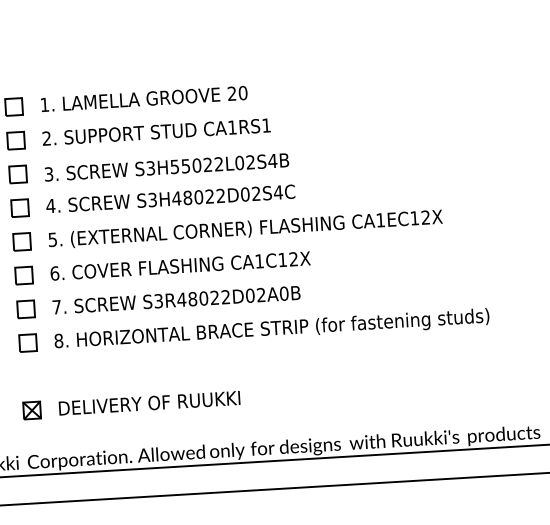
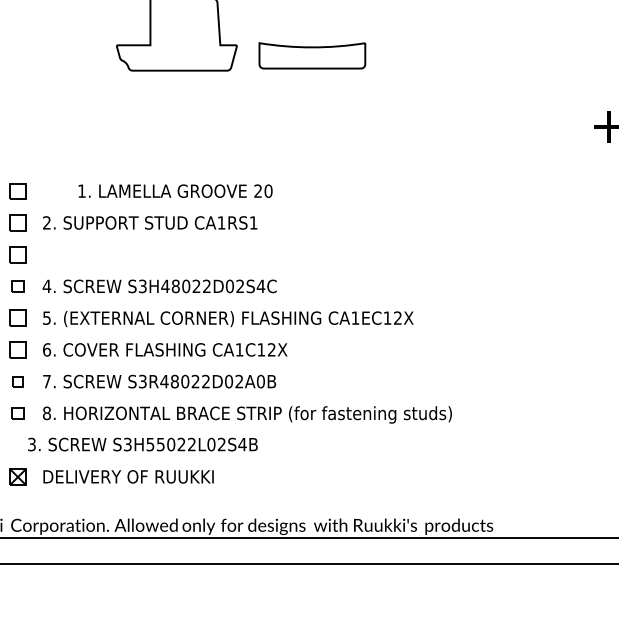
text: (144, 98) -> (175, 190), moved
text: (166, 167) -> (142, 444), moved
part: (19, 208) -> (17, 286), size x0.7
part: (25, 308) -> (17, 381), size x0.6
part: (27, 342) -> (17, 413), size x0.7

